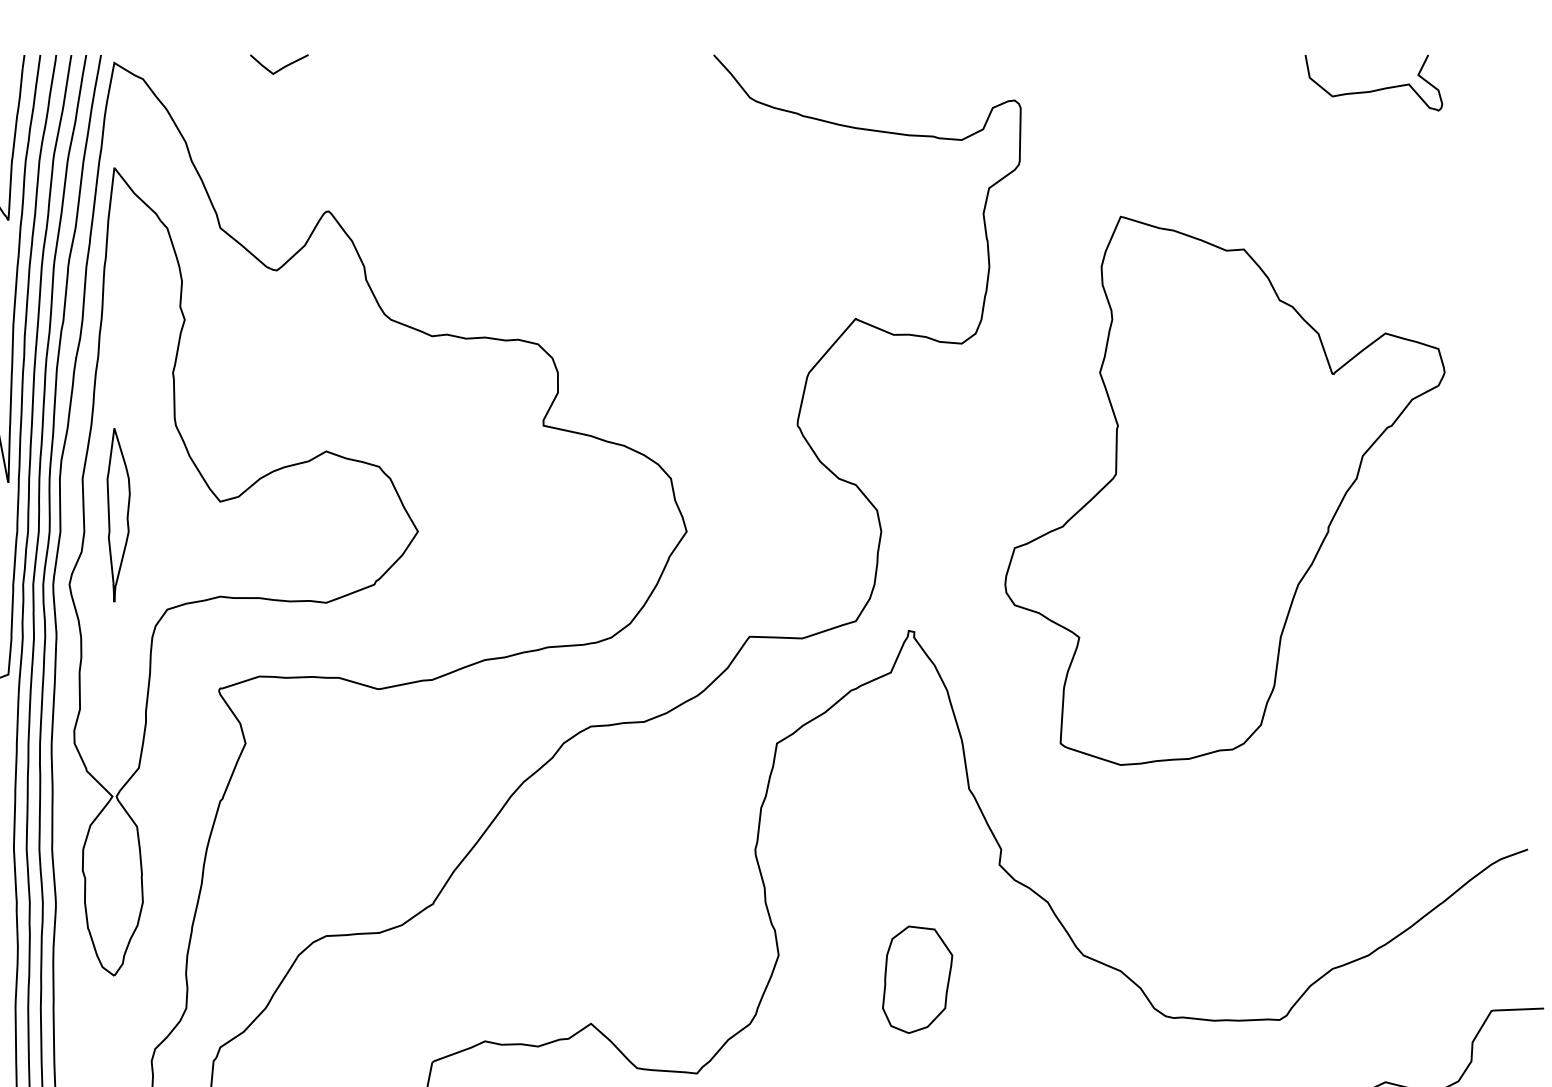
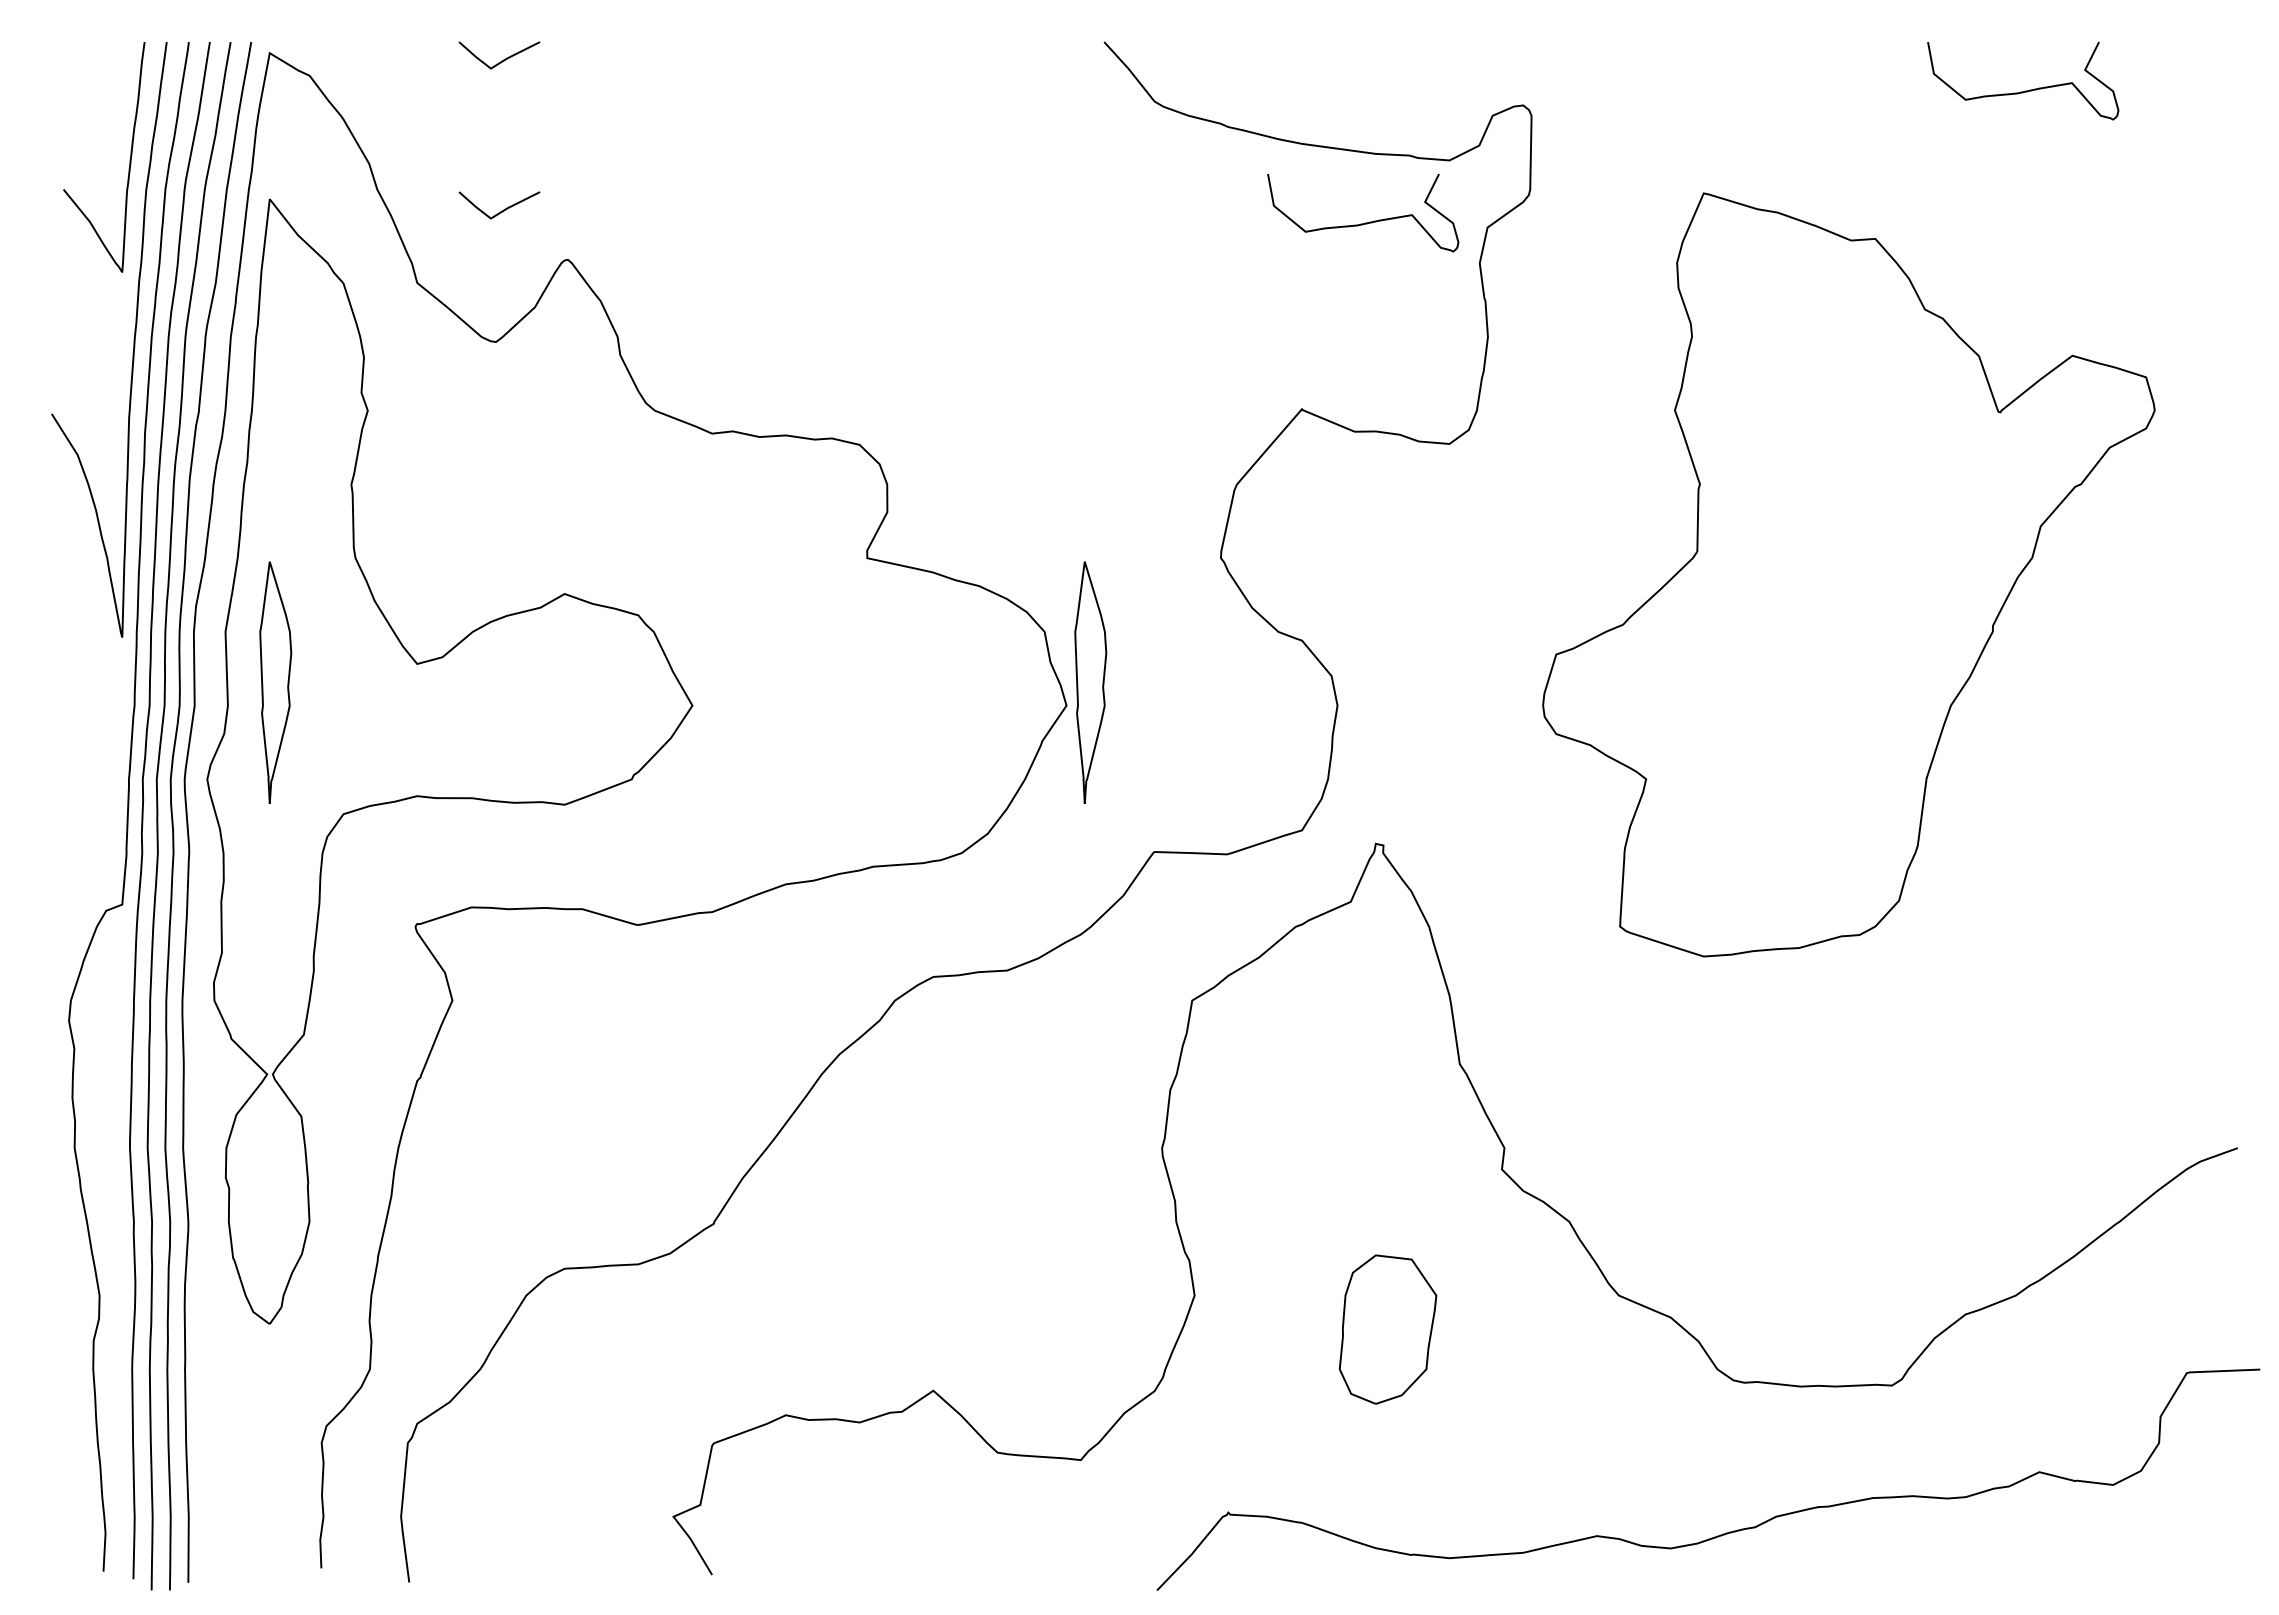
line: (280, 175) -> (501, 210), added
curve: (901, 184) -> (1365, 222), added
part: (1224, 490) -> (1848, 574), moved
part: (703, 515) -> (1090, 682), added

